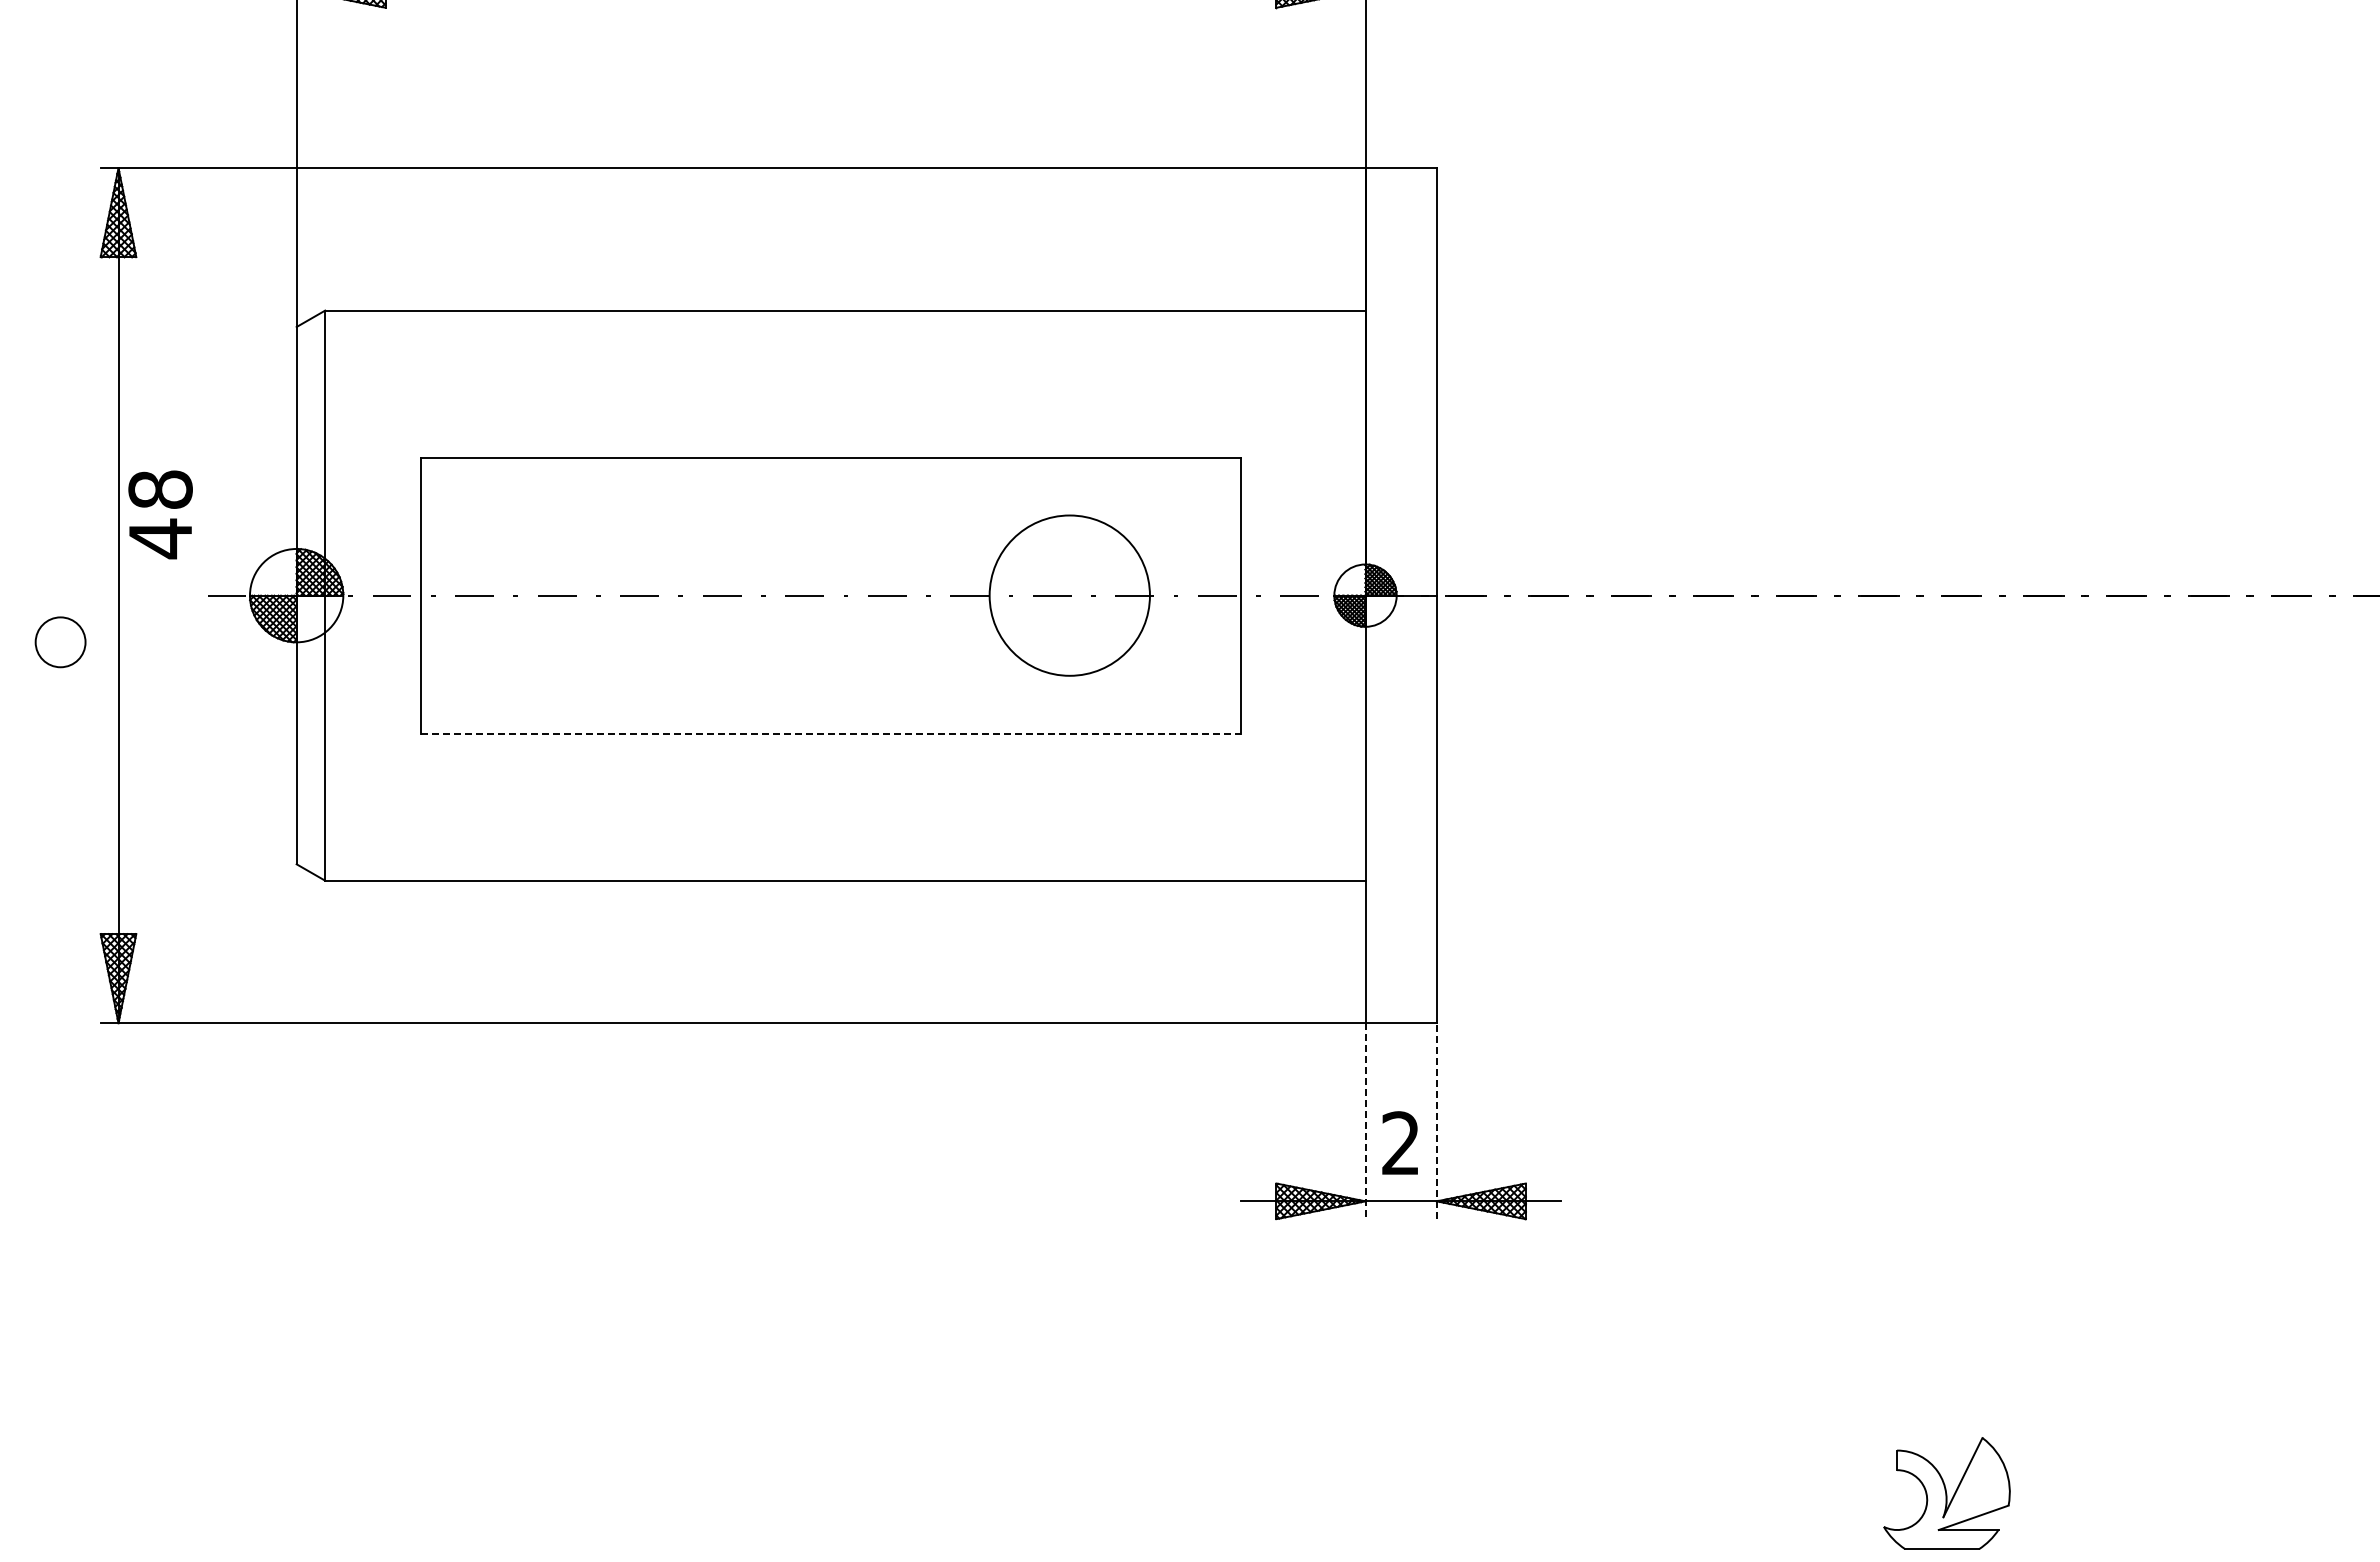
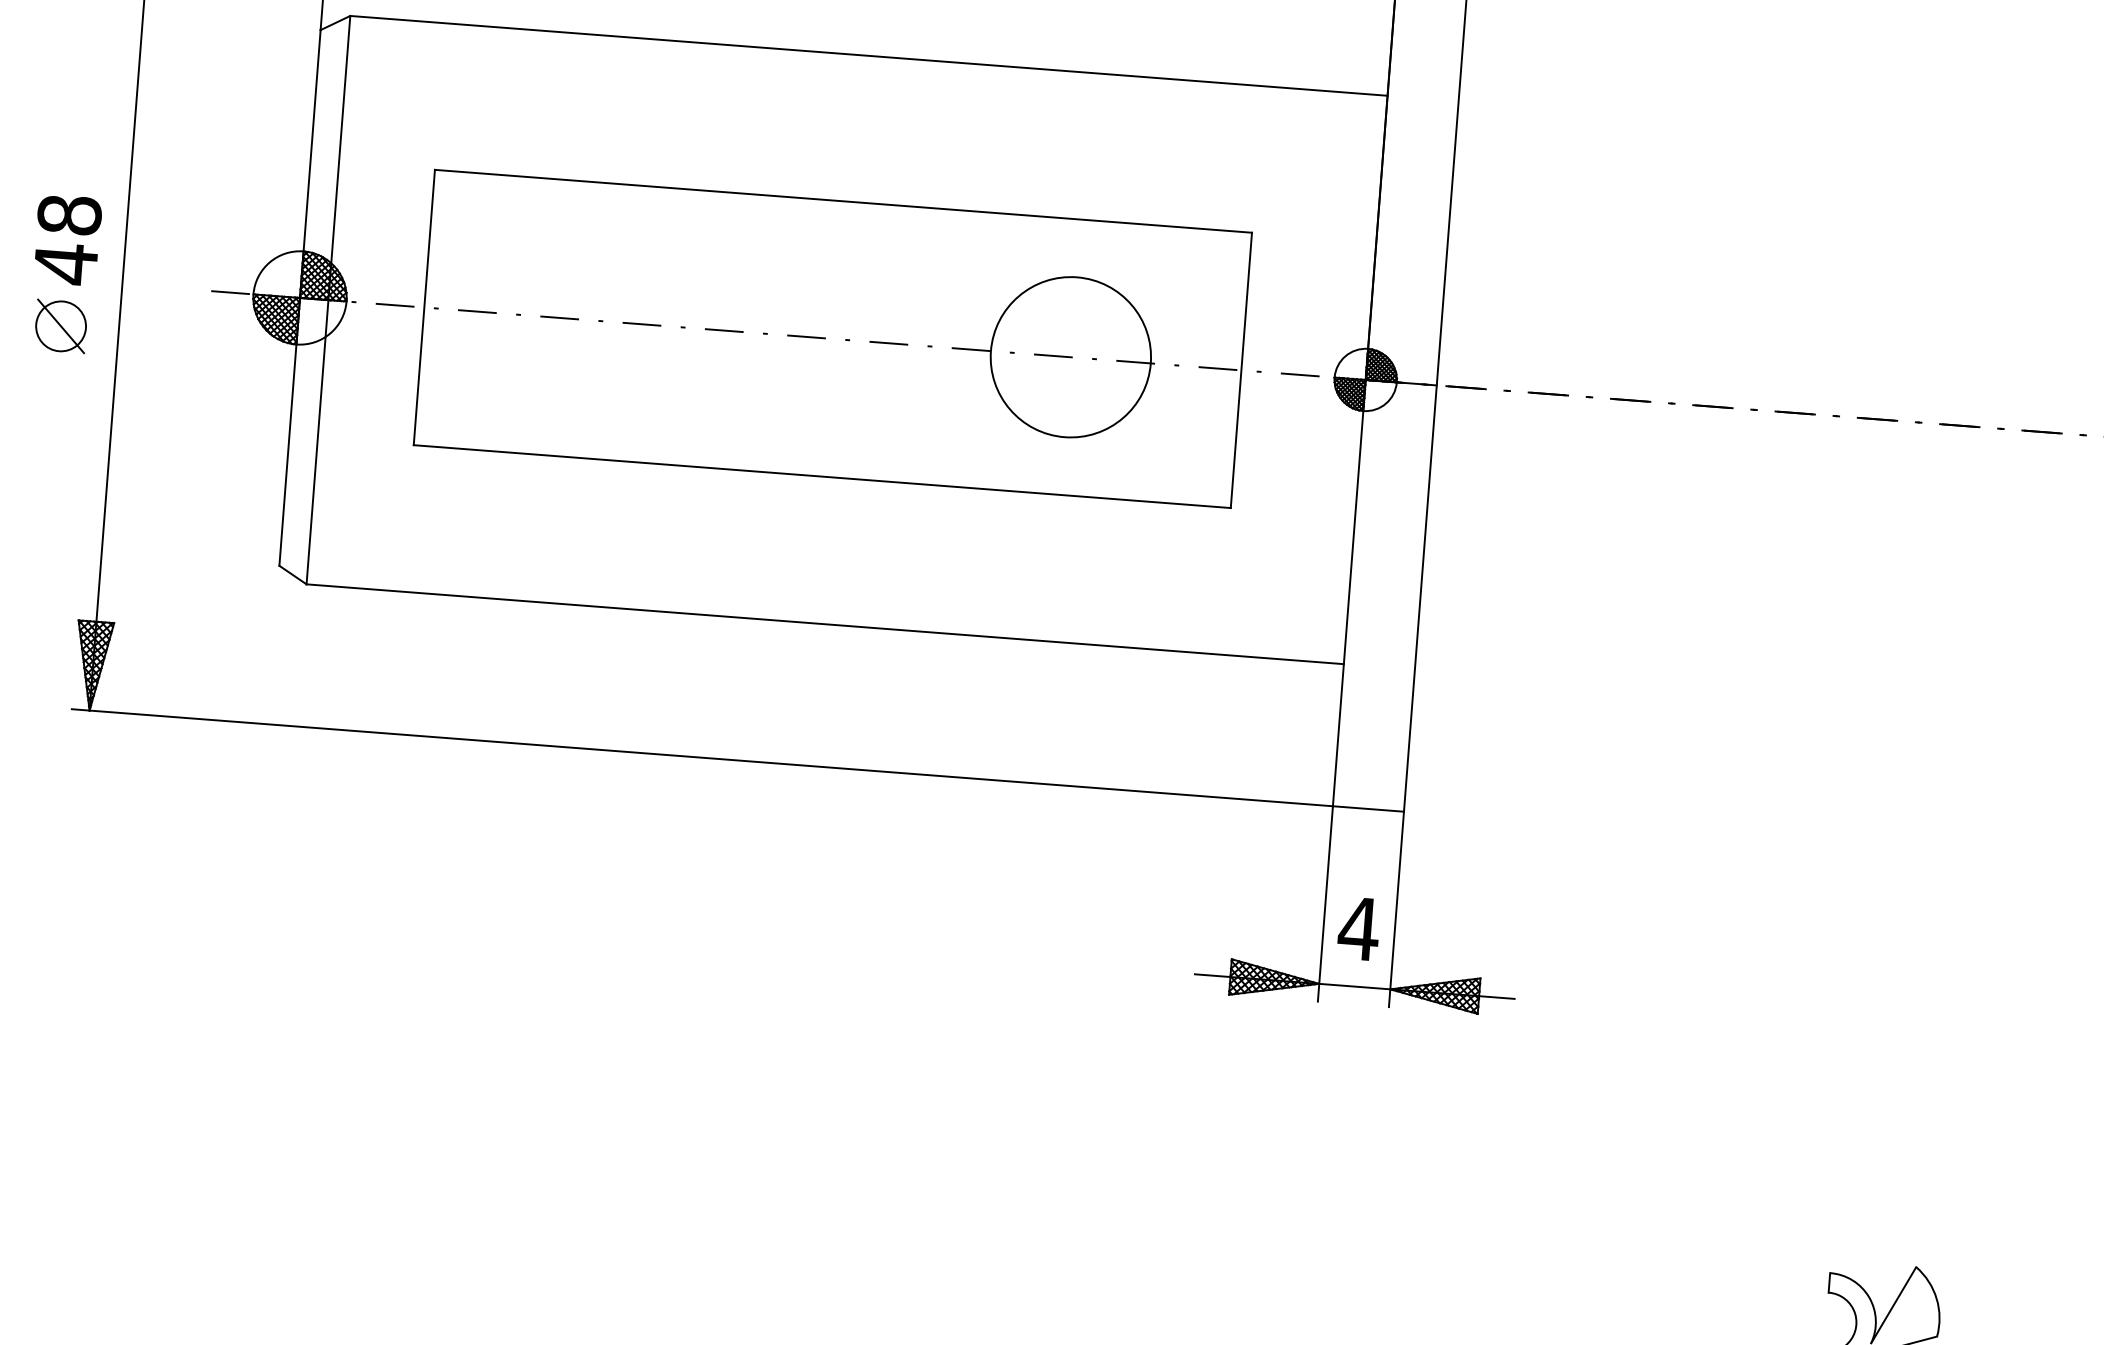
text: (160, 514) -> (67, 239), moved
line: (60, 642) -> (60, 326), added
line: (831, 733) -> (822, 476), dashed -> solid
line: (1365, 1121) -> (1325, 904), dashed -> solid
line: (1436, 1121) -> (1396, 909), dashed -> solid
text: (1400, 1142) -> (1358, 927), 2 -> 4

